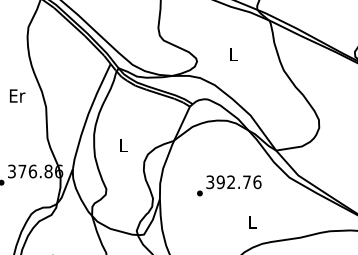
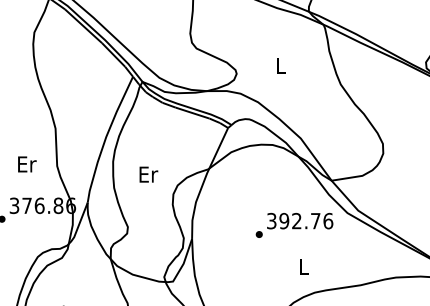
text: (17, 95) -> (27, 163), moved
text: (123, 145) -> (148, 174), L -> Er
text: (229, 185) -> (294, 225), moved

